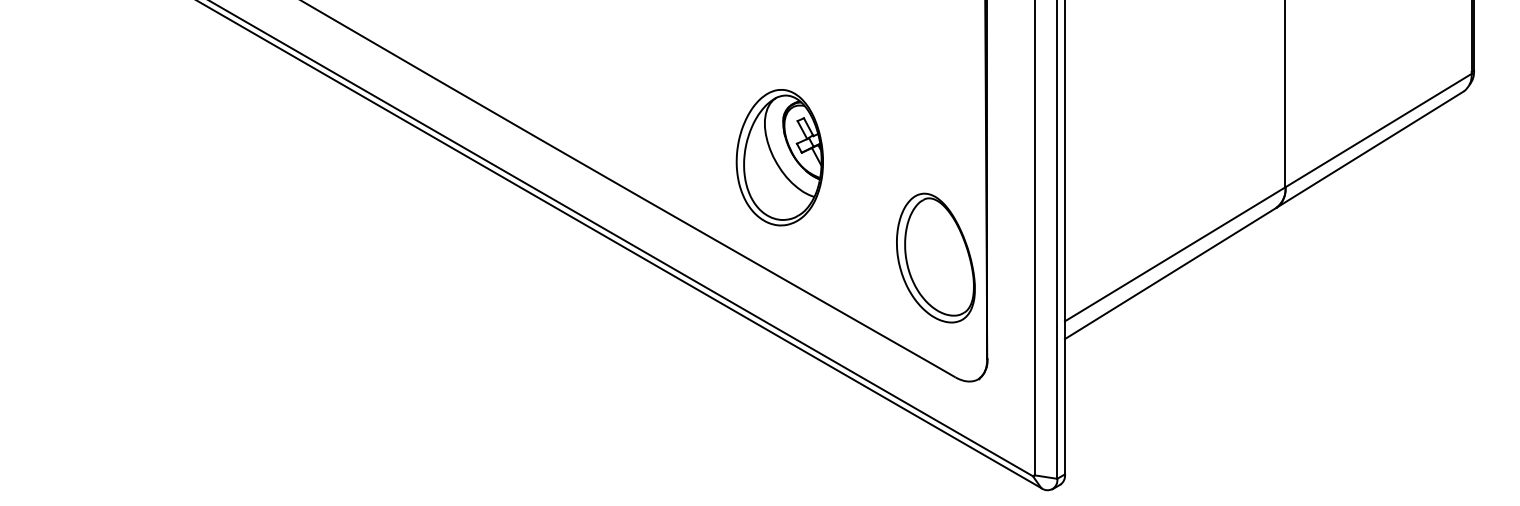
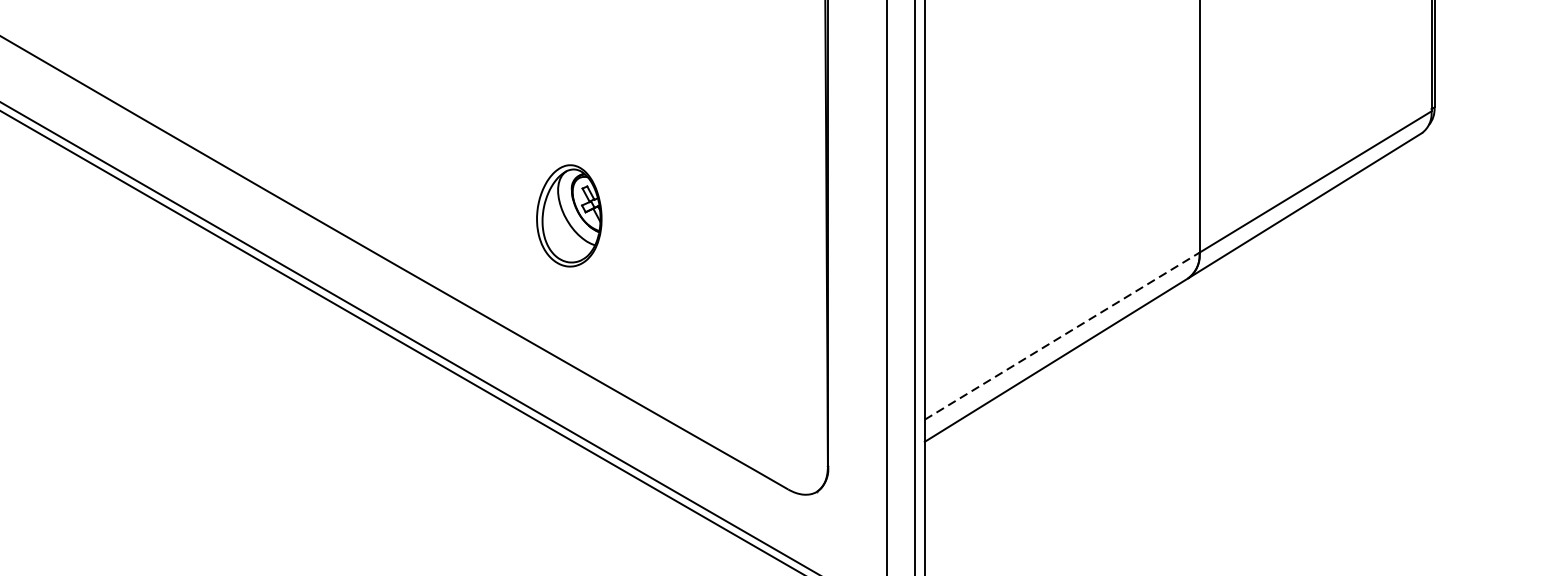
part: (779, 157) -> (569, 215), size x0.6
line: (1175, 254) -> (1062, 336), solid -> dashed
part: (935, 257) -> (763, 340), removed

